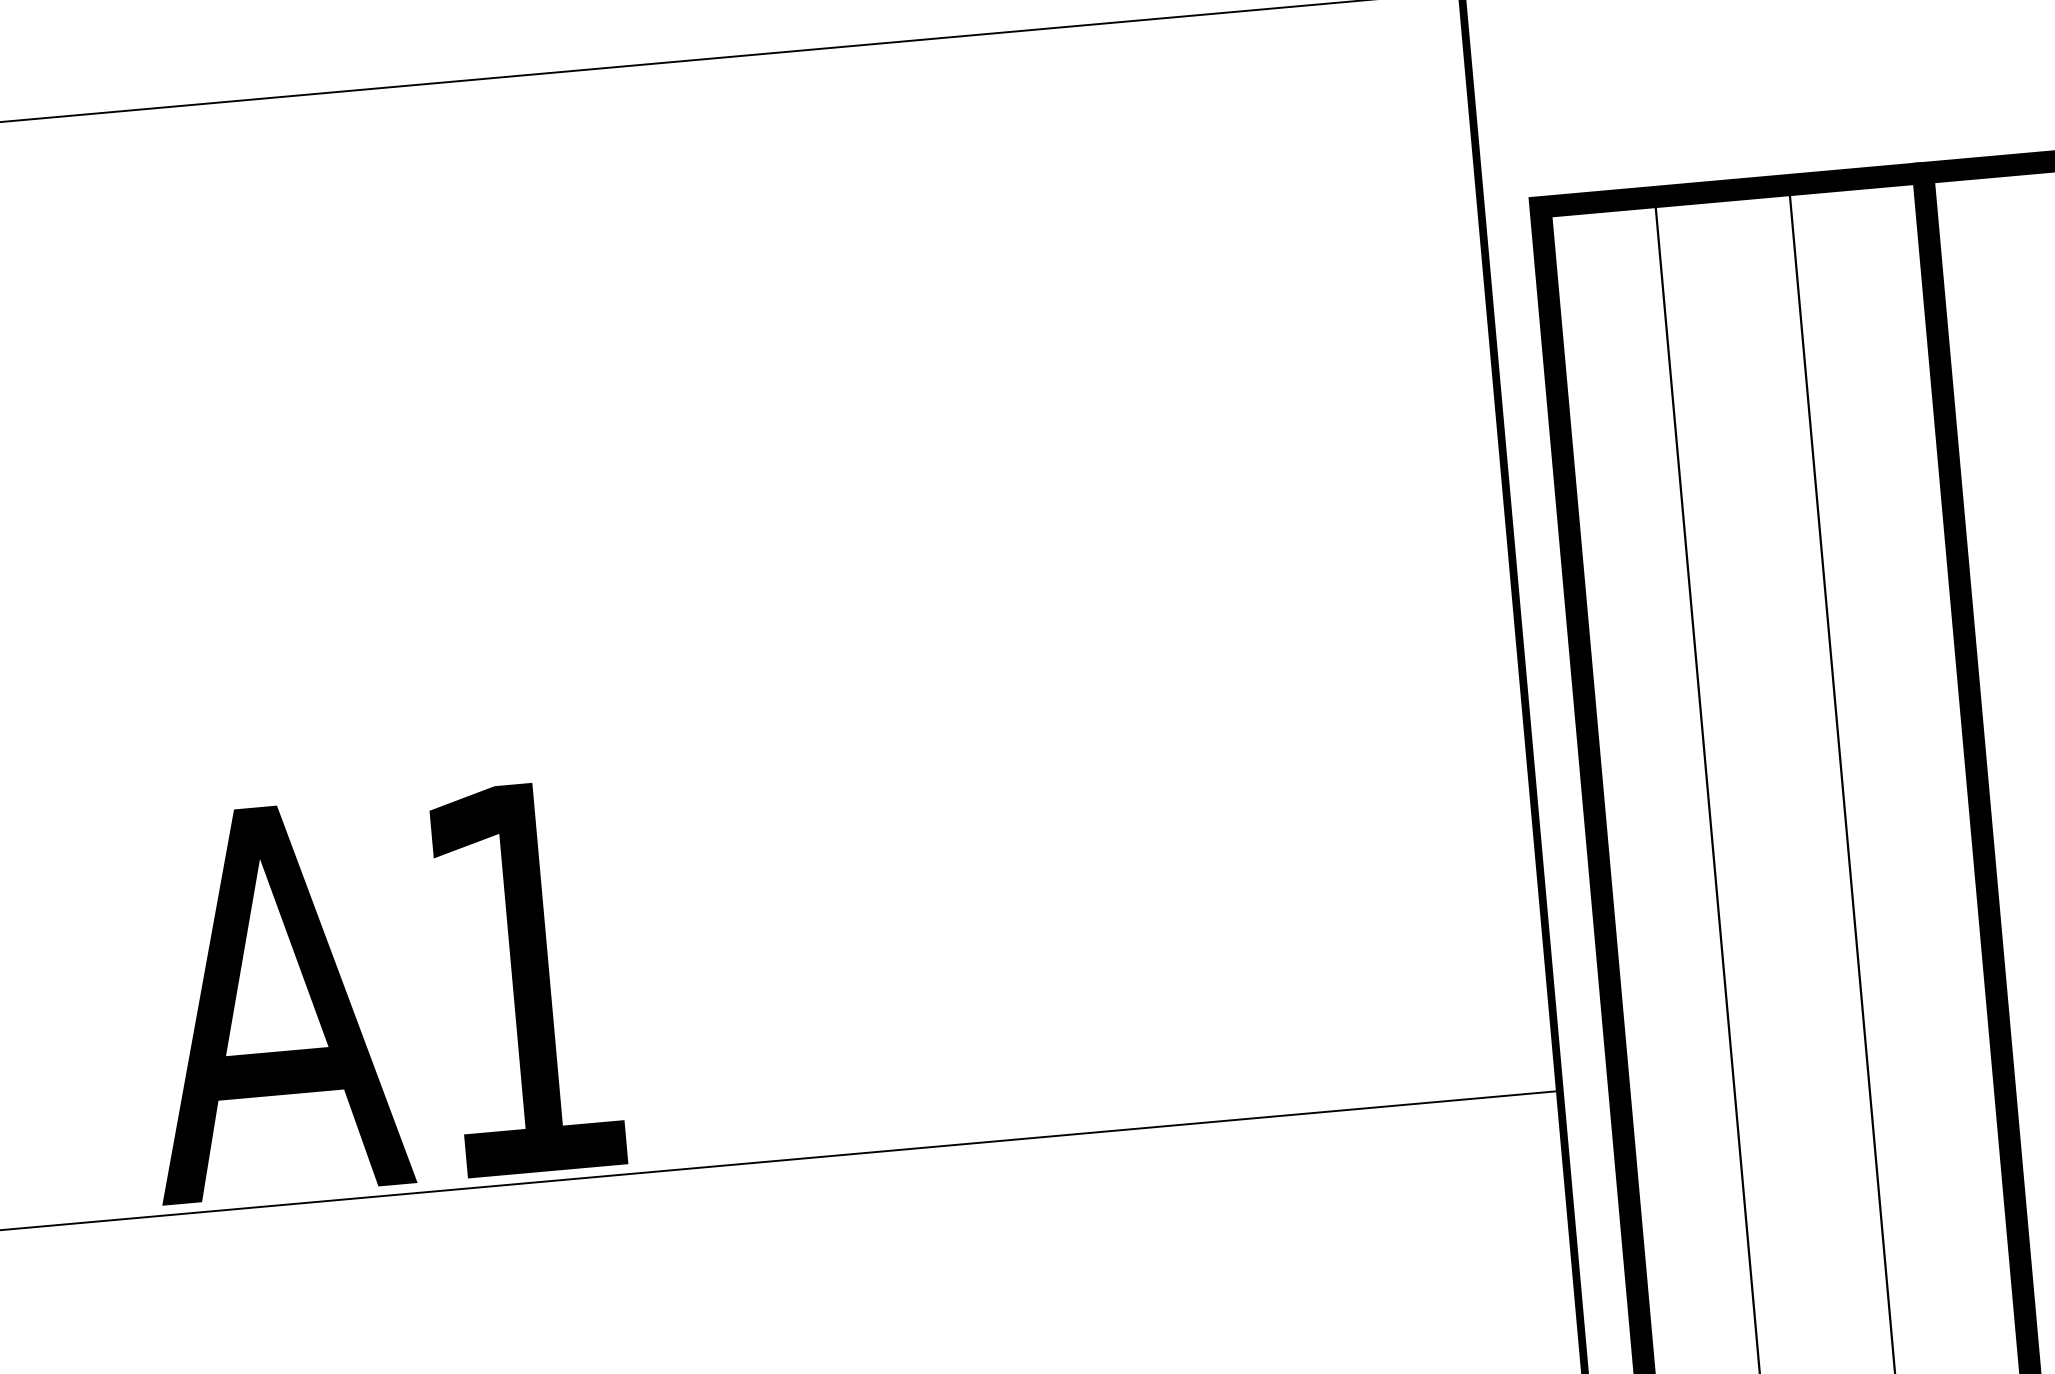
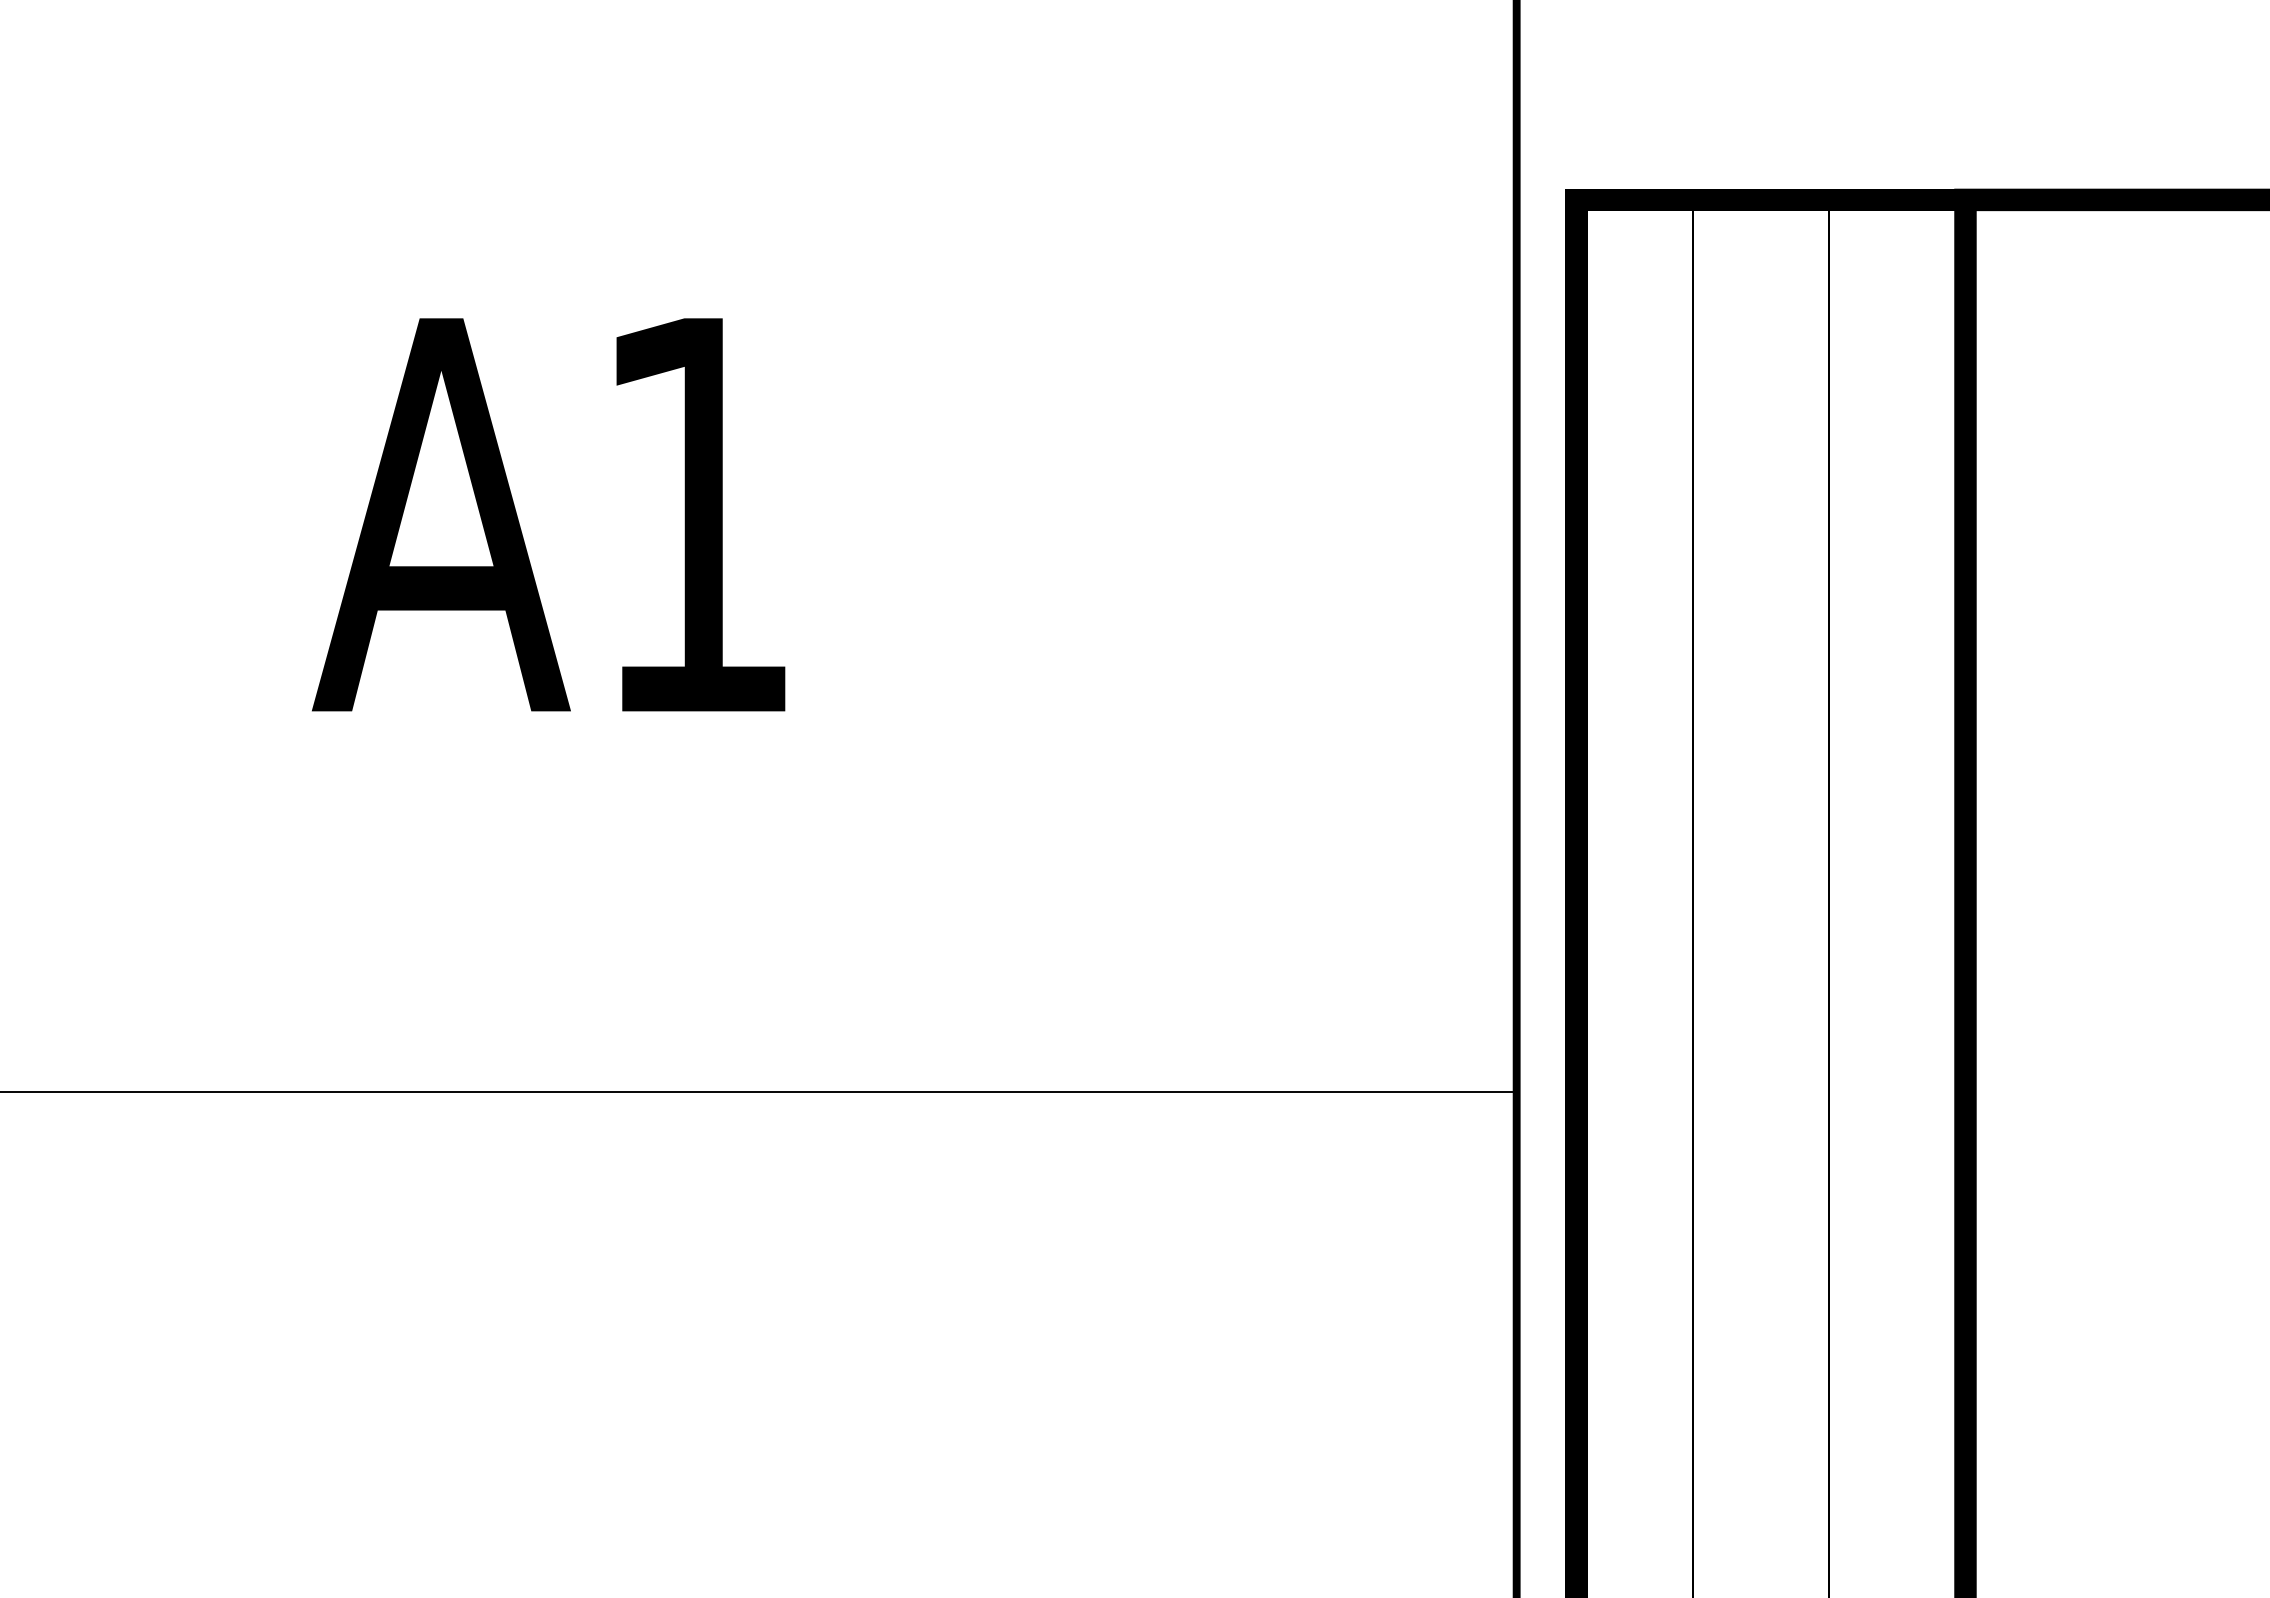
text: (378, 991) -> (548, 514), moved

